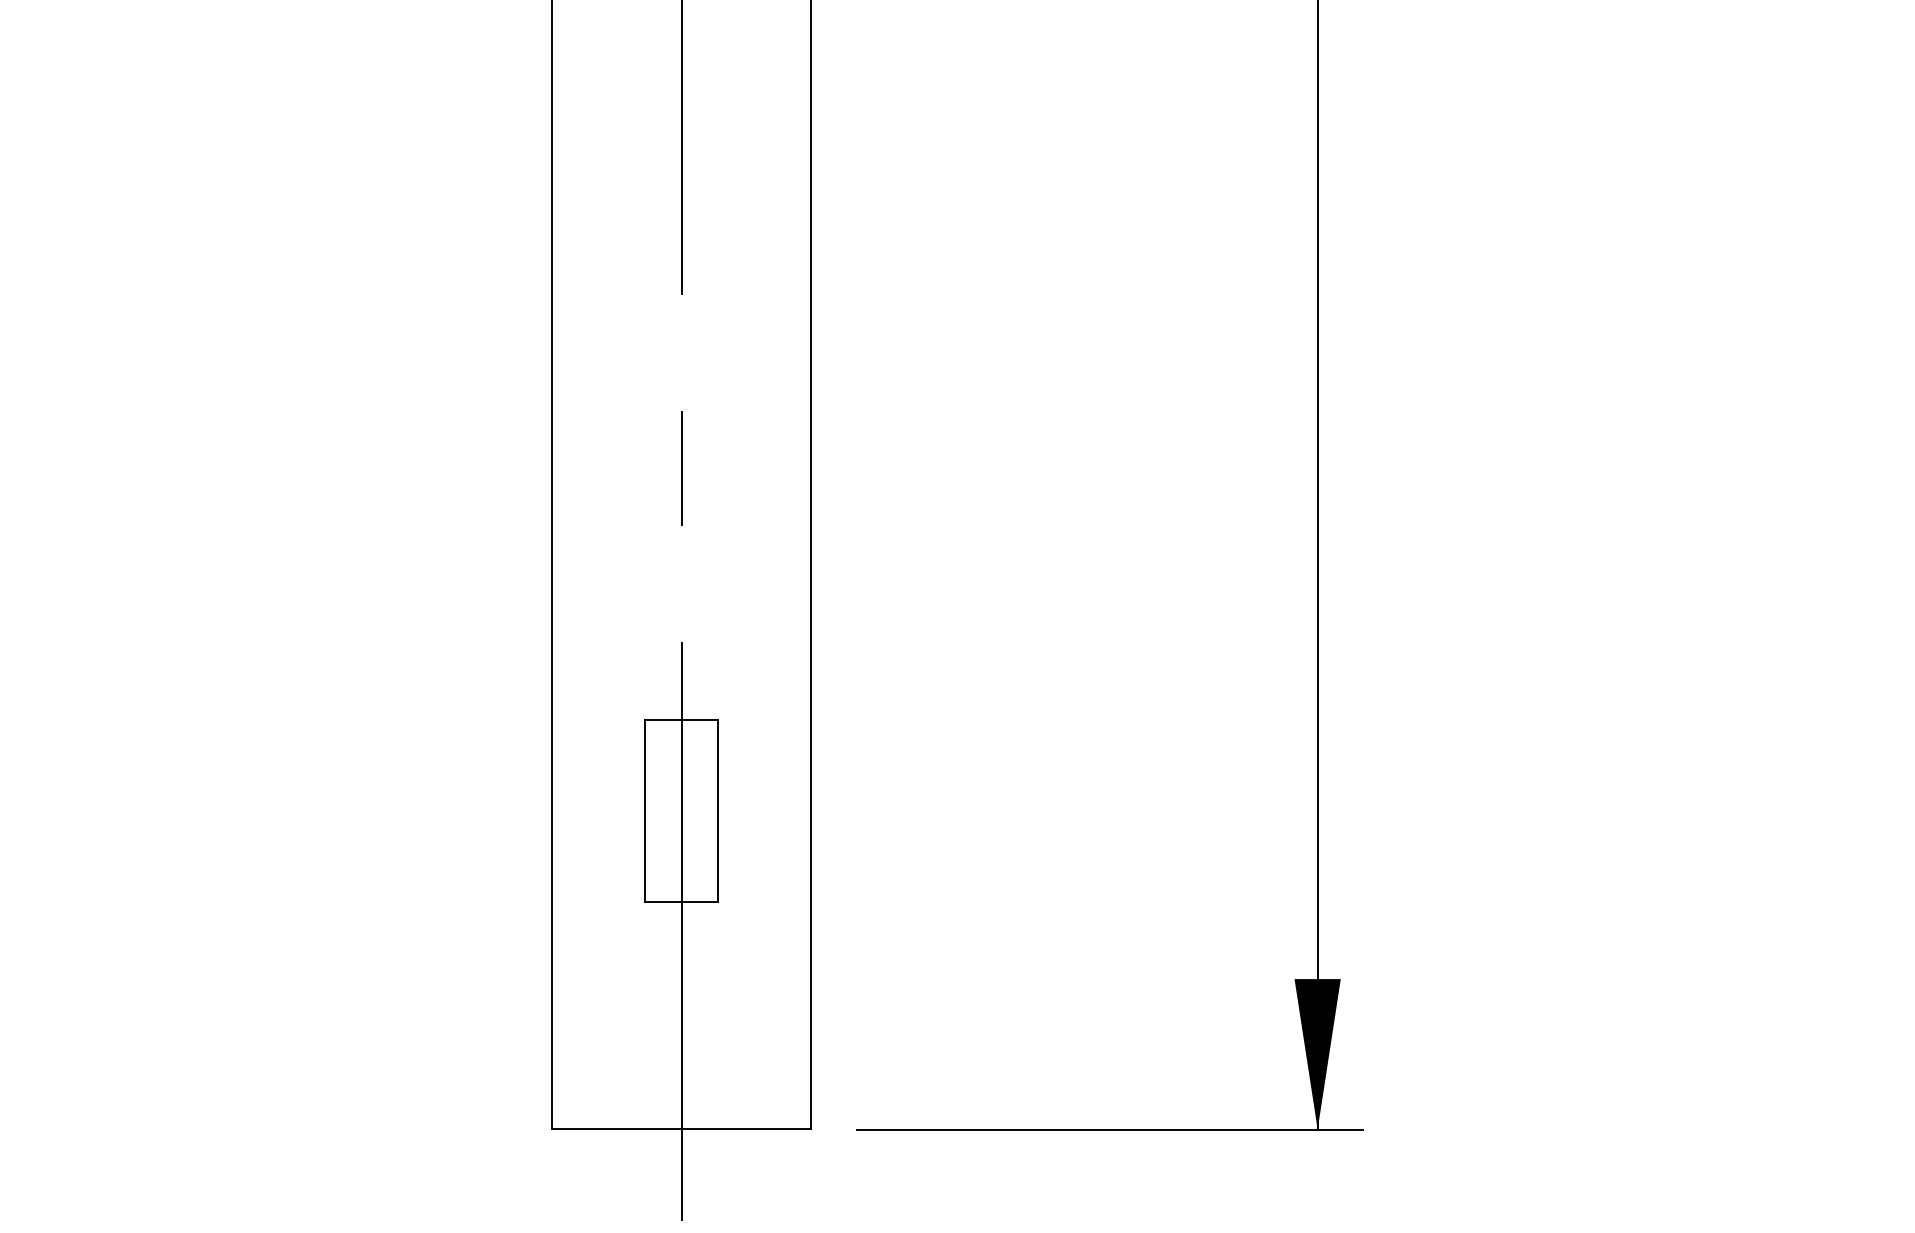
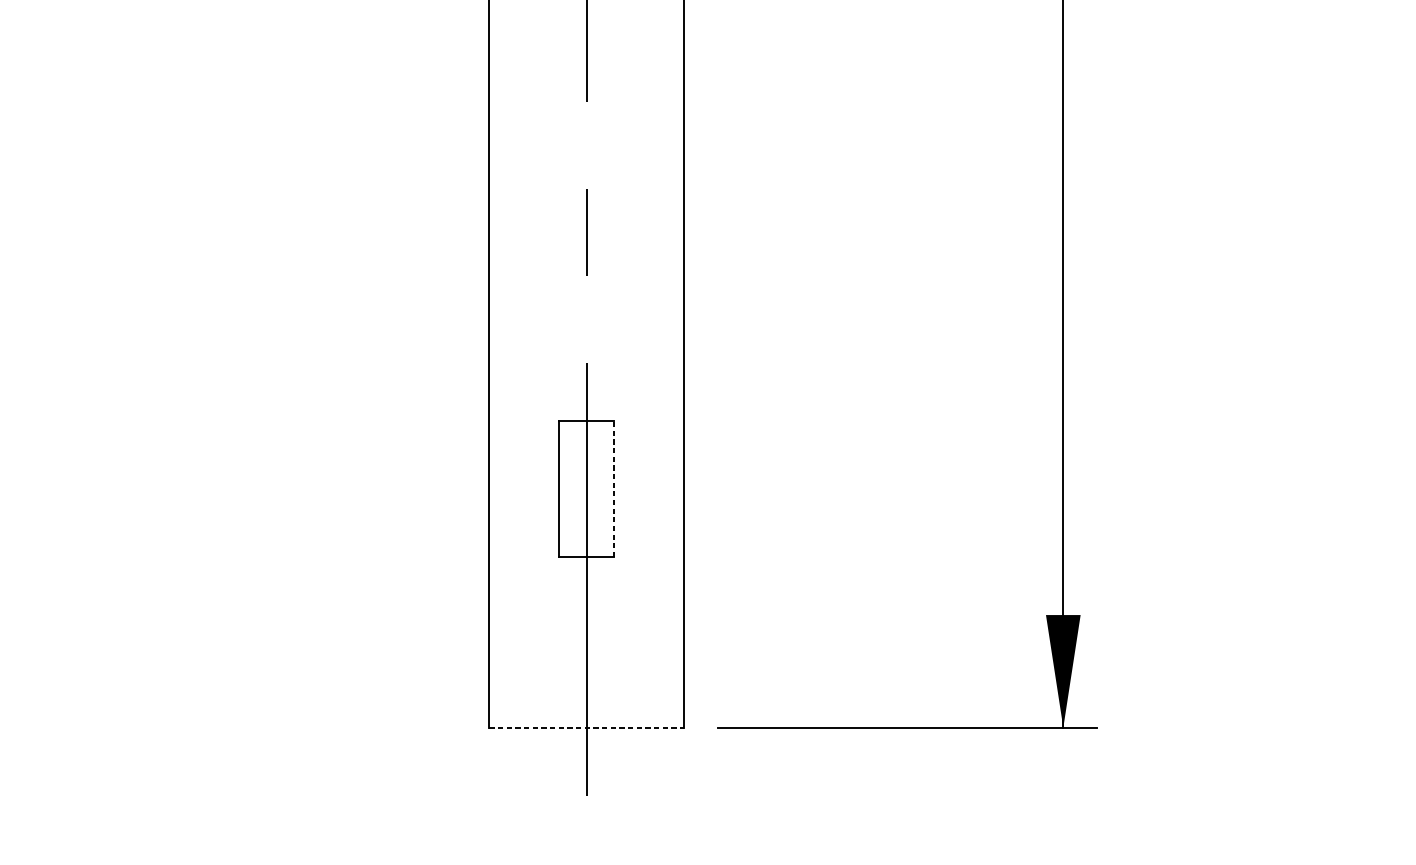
line: (718, 810) -> (614, 488), solid -> dashed
line: (681, 1129) -> (586, 727), solid -> dashed

